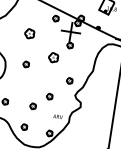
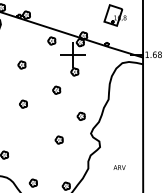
part: (29, 33) -> (21, 64), size x0.62
part: (53, 57) -> (56, 89), size x0.62
part: (32, 105) -> (39, 154), removed
text: (57, 116) -> (119, 167), moved

